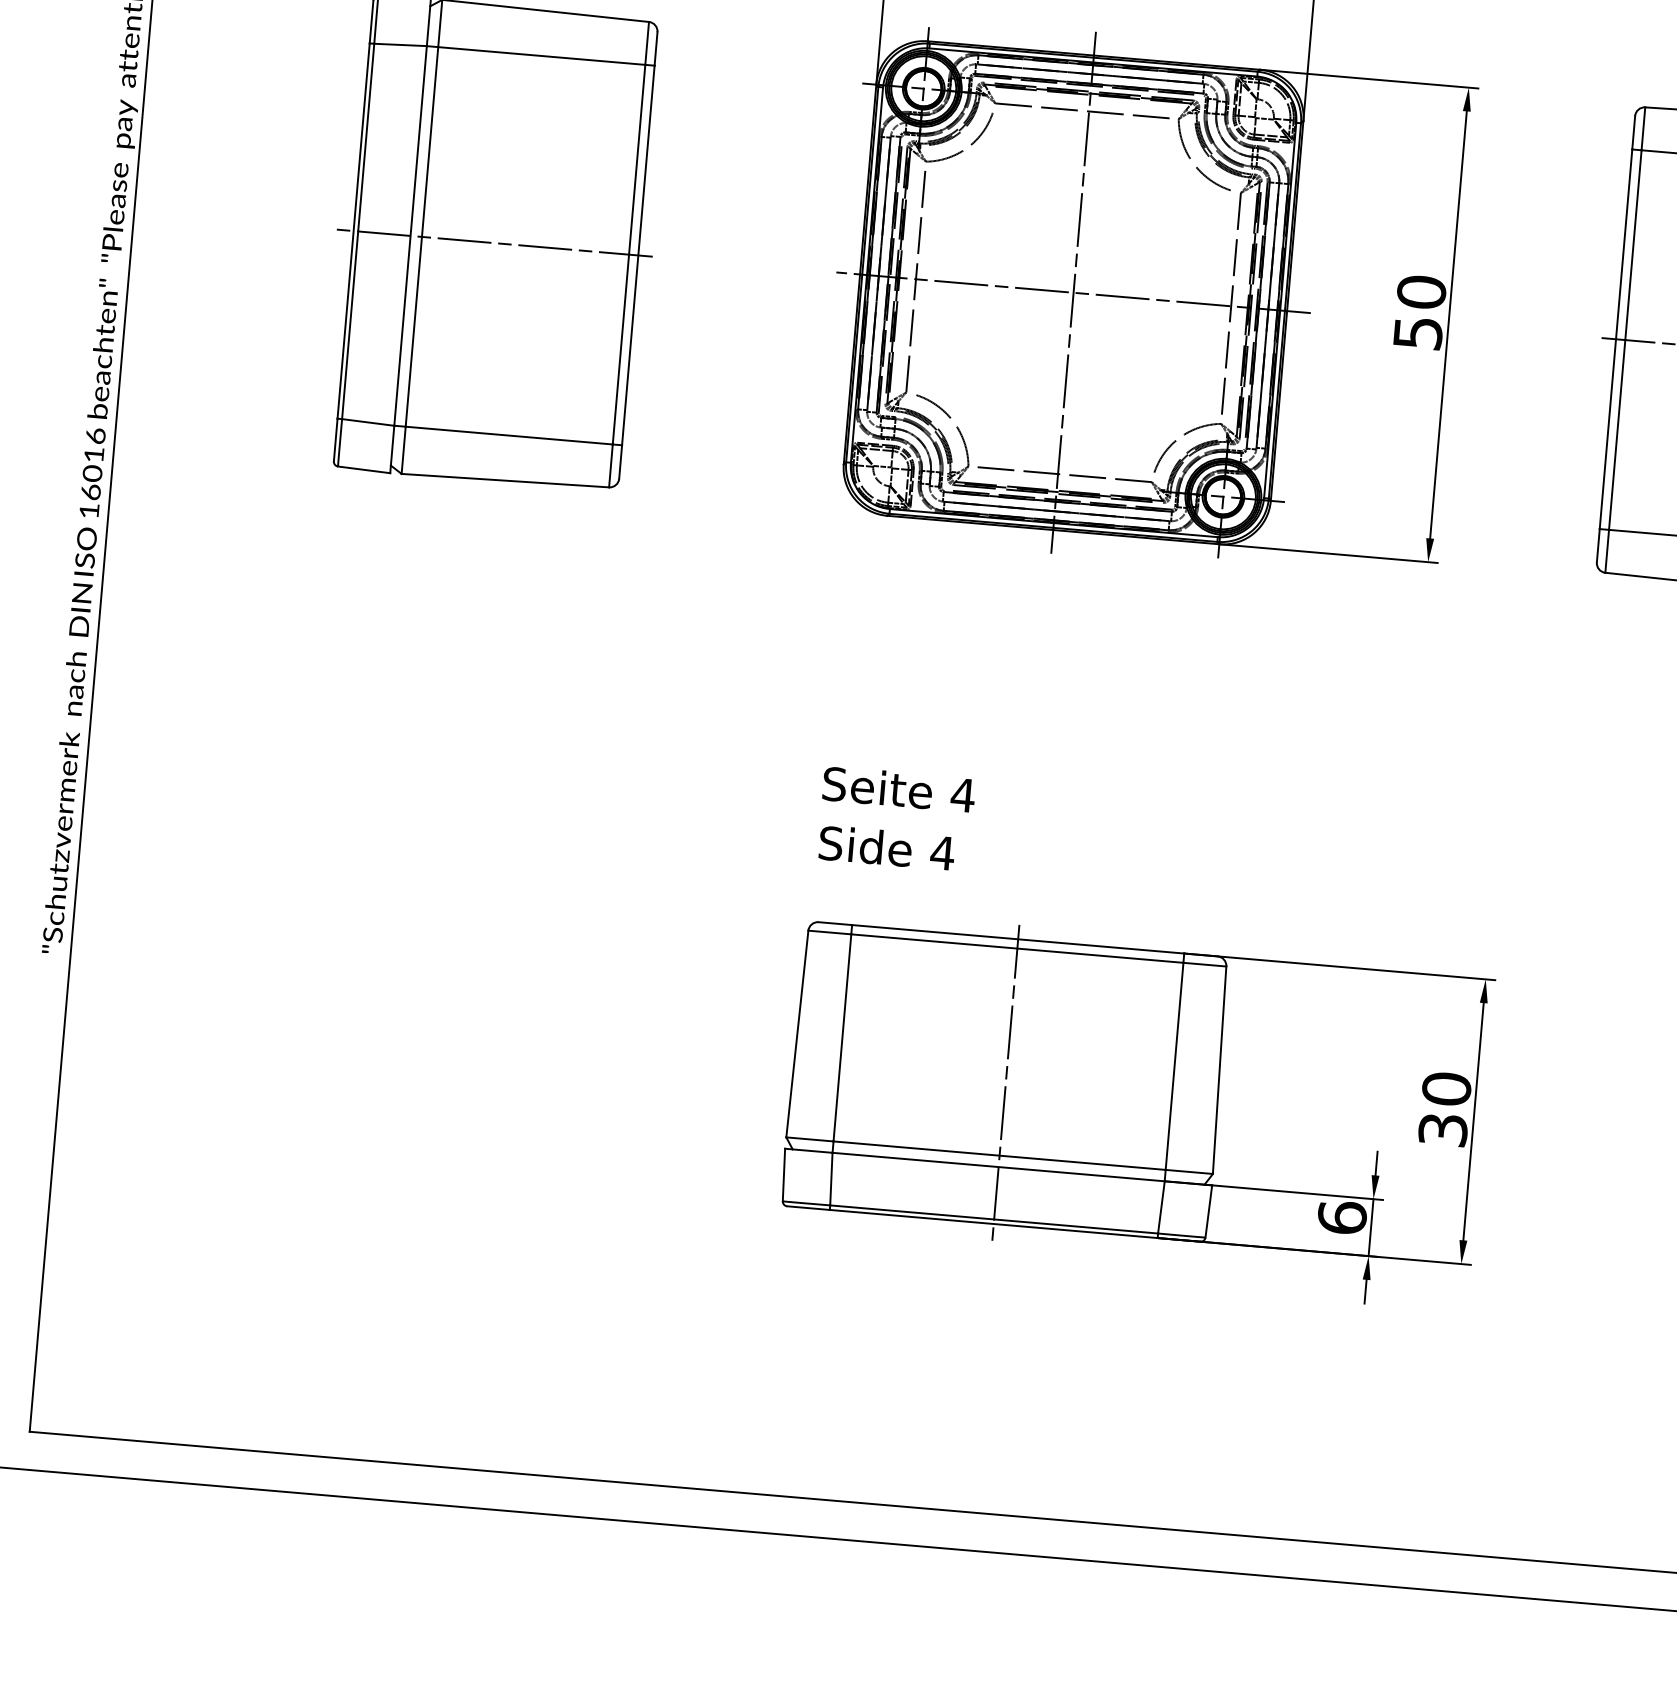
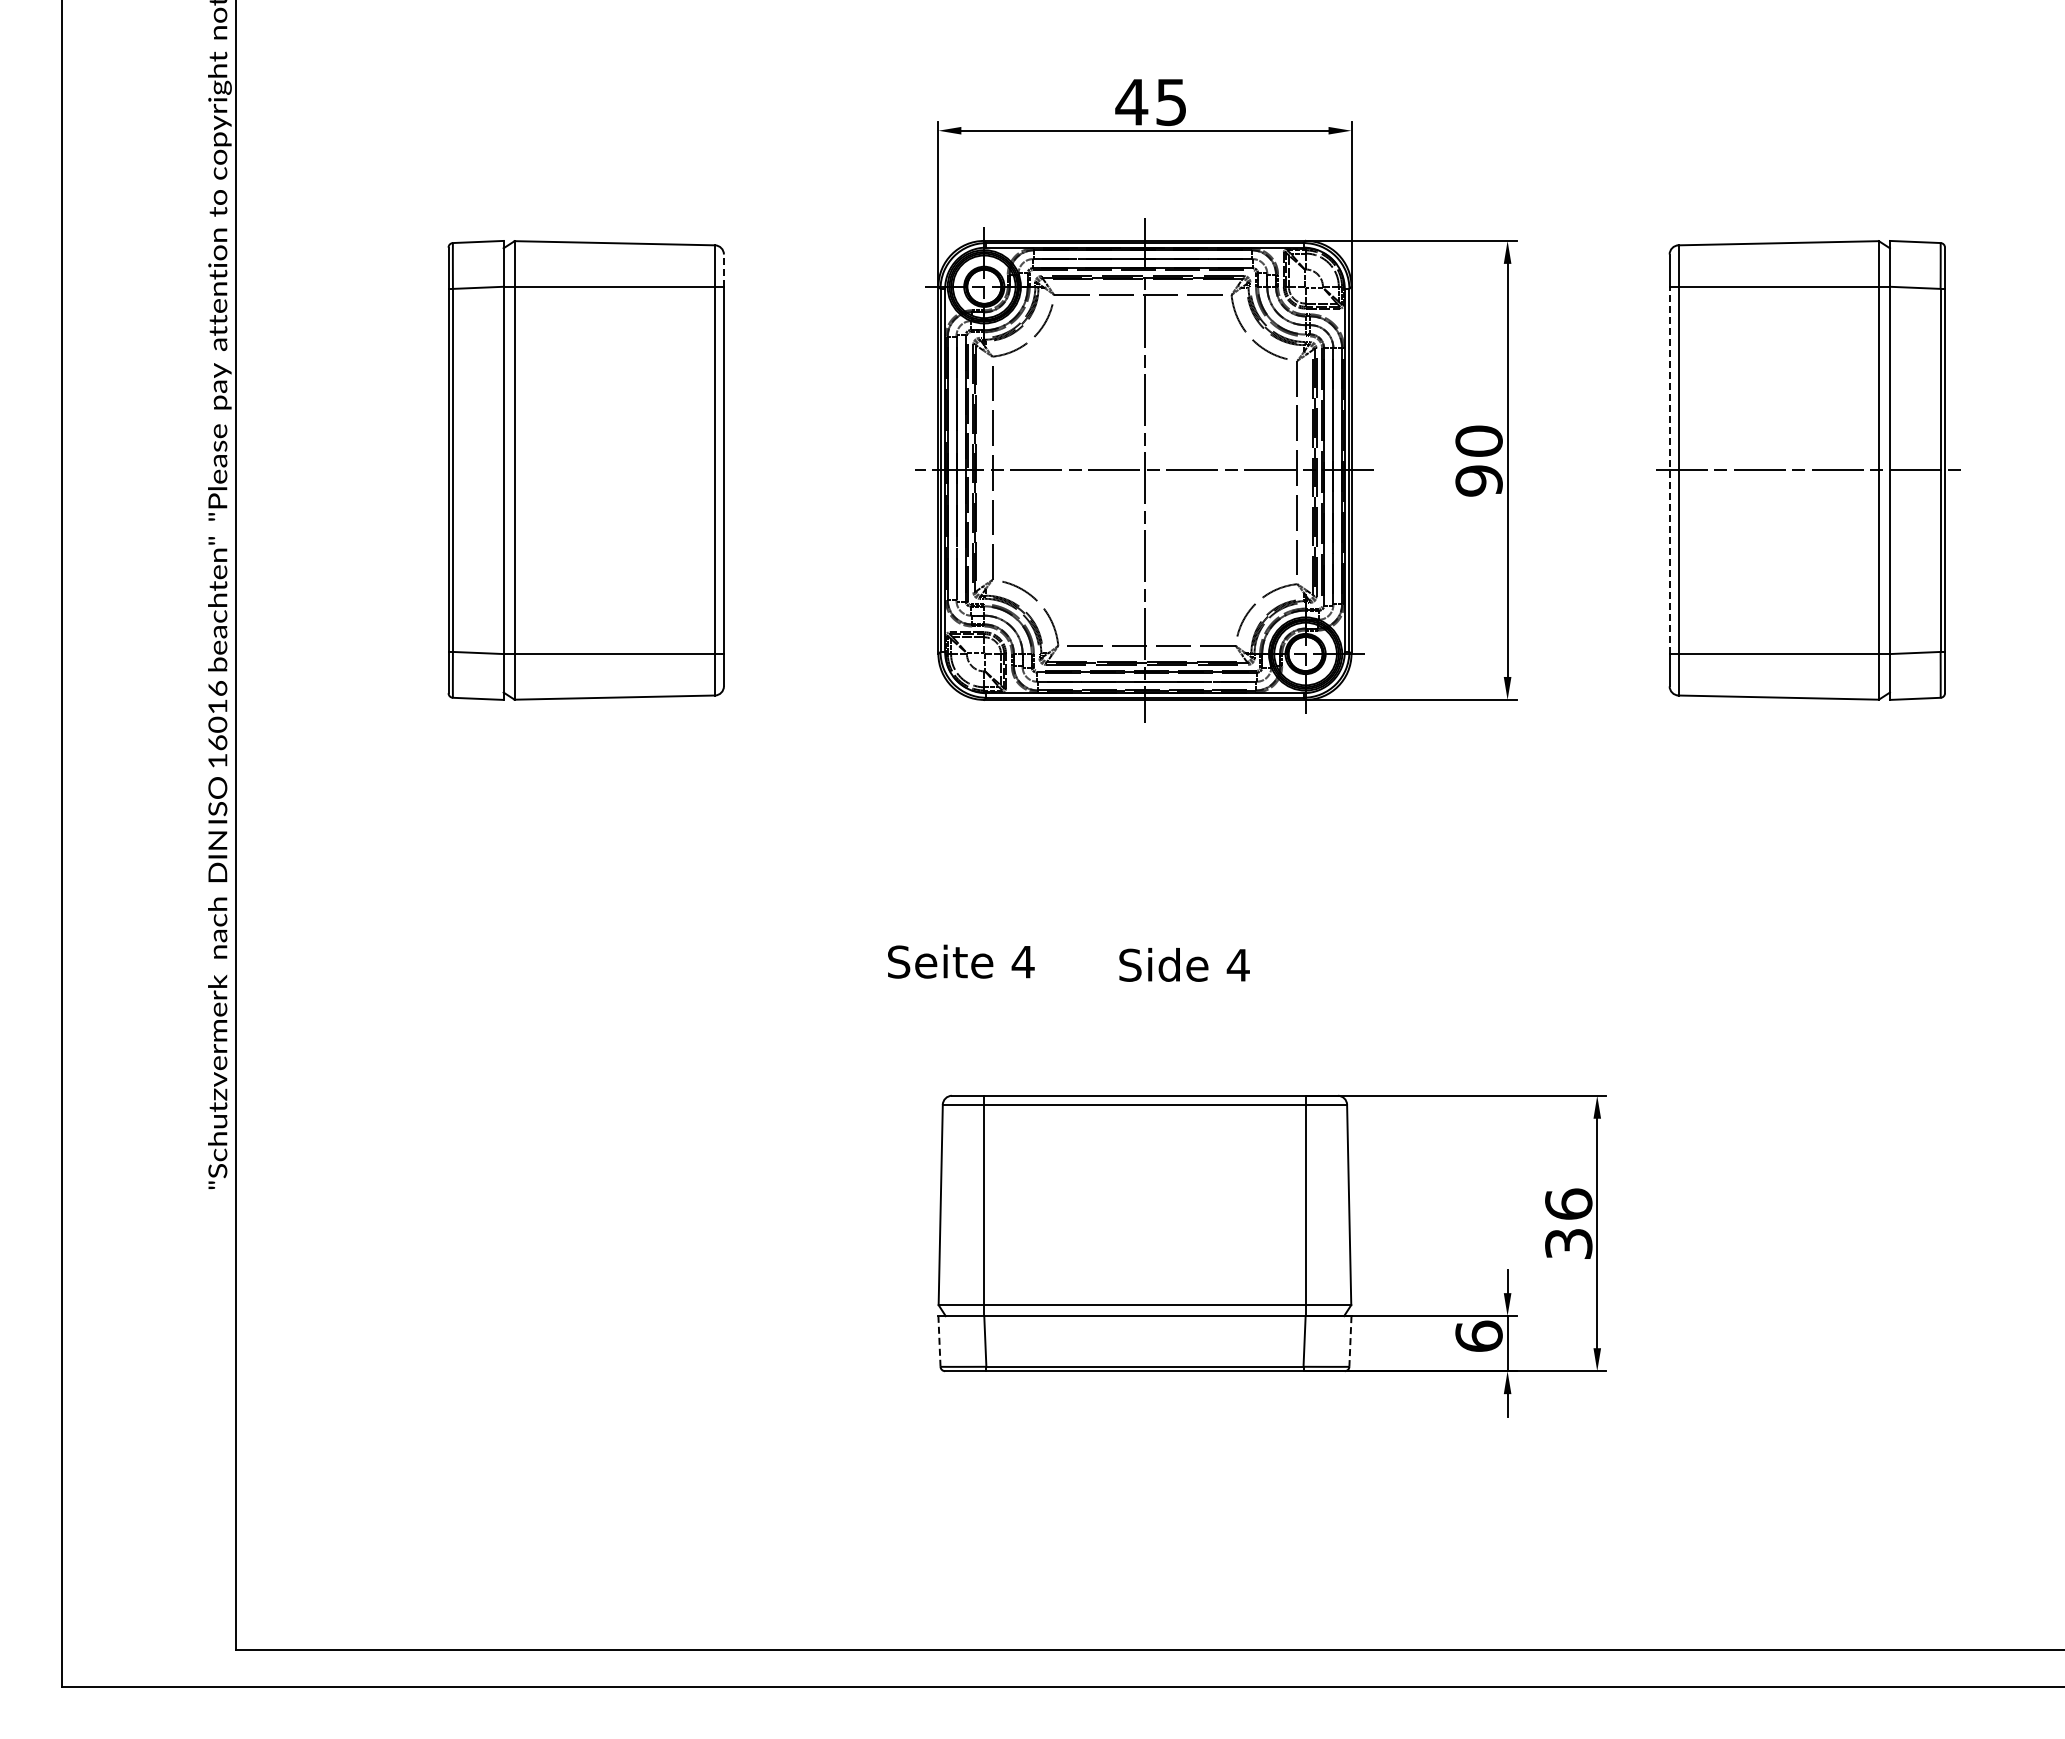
line: (655, 48) -> (723, 270), solid -> dashed
line: (493, 243) -> (583, 470), removed
text: (1417, 332) -> (1478, 480), 50 -> 90
line: (1615, 339) -> (1669, 470), solid -> dashed
text: (899, 789) -> (961, 961), moved
text: (887, 847) -> (1184, 964), moved
line: (1005, 1083) -> (1144, 1235), removed
text: (1446, 1088) -> (1568, 1203), 30 -> 36
line: (784, 1174) -> (939, 1340), solid -> dashed
line: (1208, 1211) -> (1350, 1341), solid -> dashed

